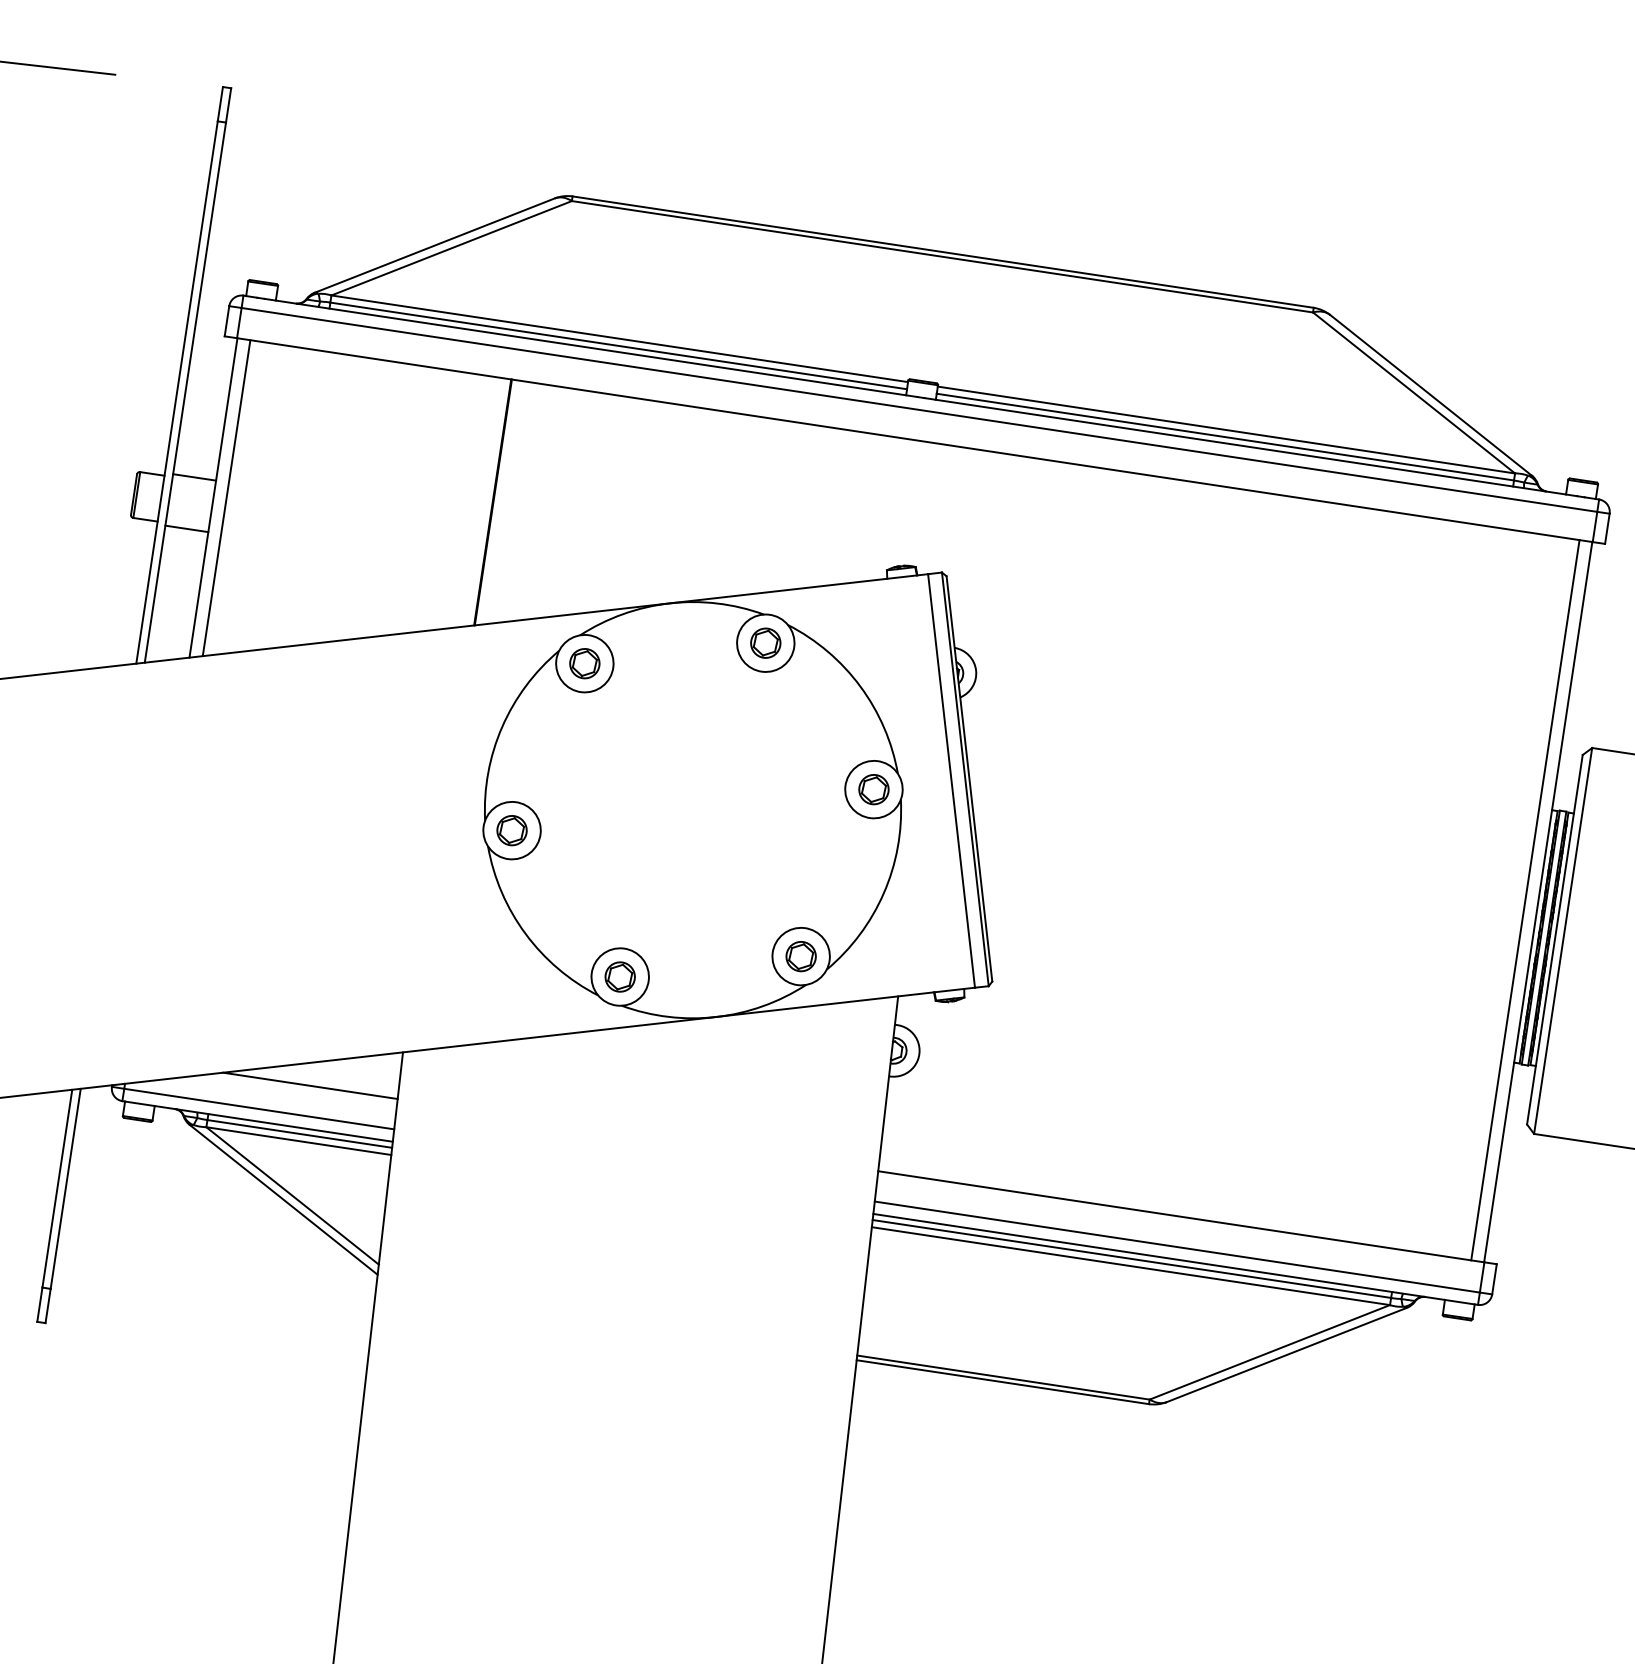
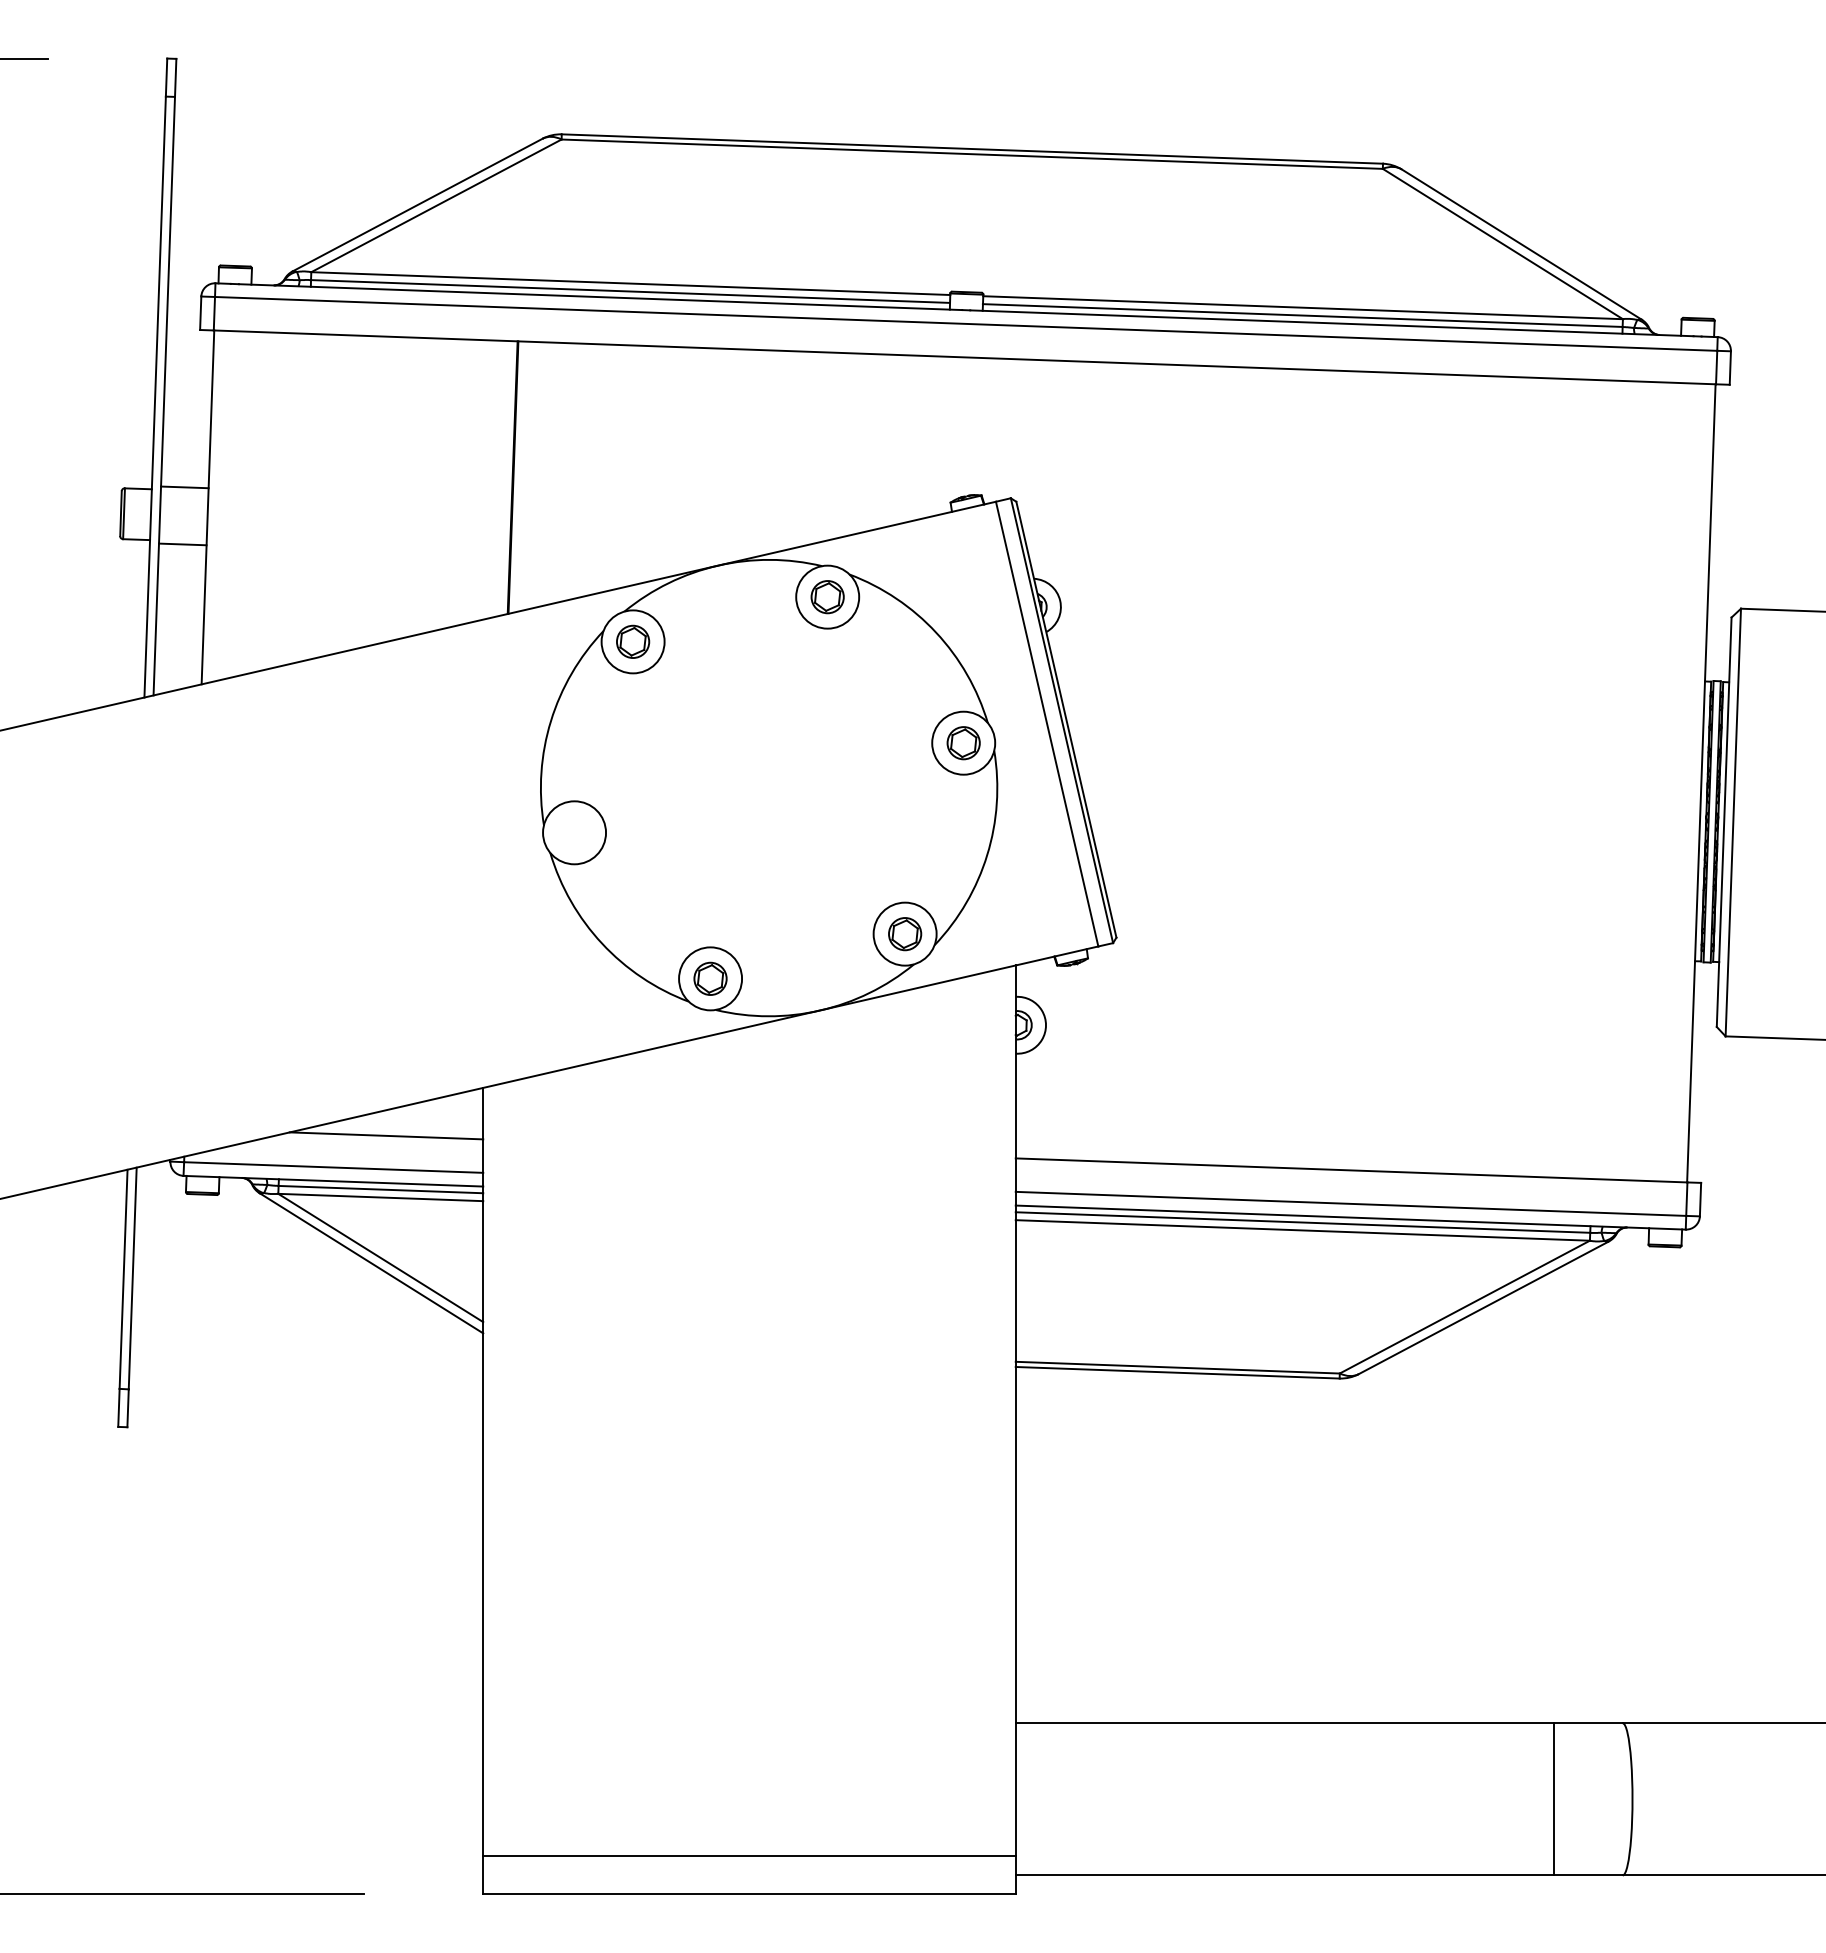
line: (225, 497) -> (221, 505), removed
part: (512, 830) -> (574, 832), removed
line: (1524, 899) -> (1686, 782), removed

